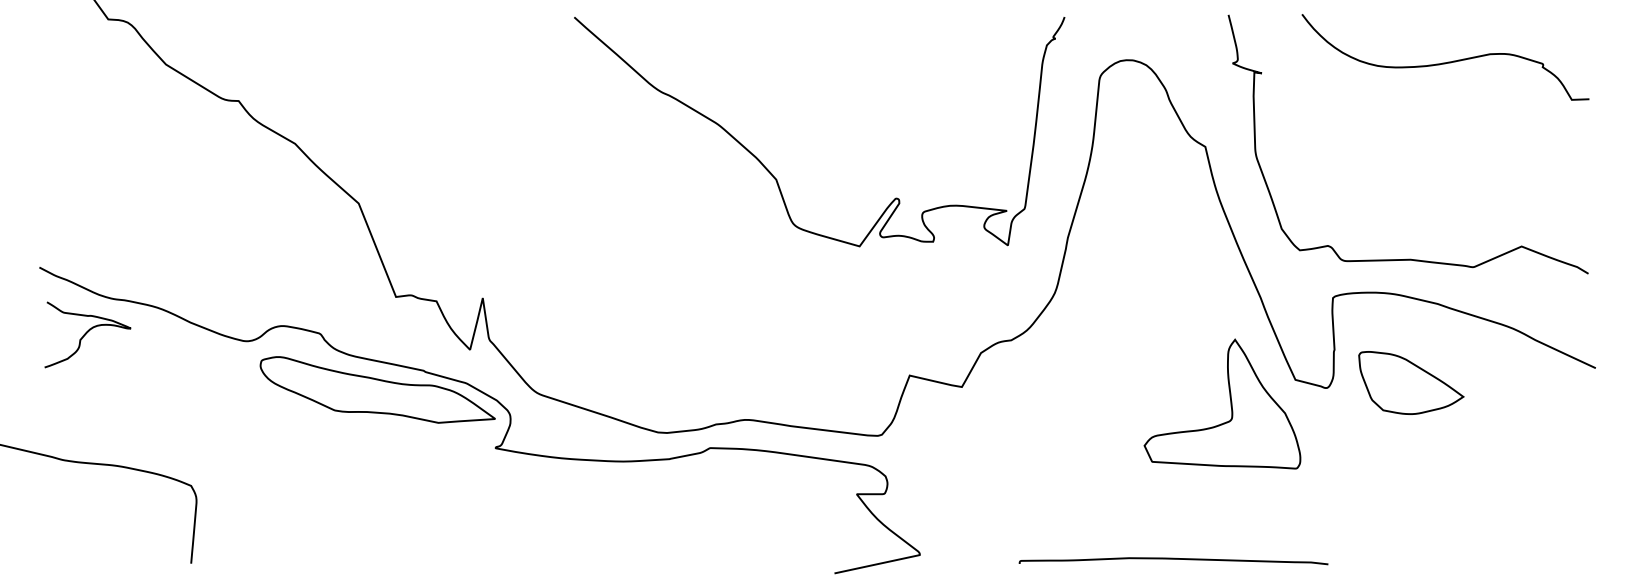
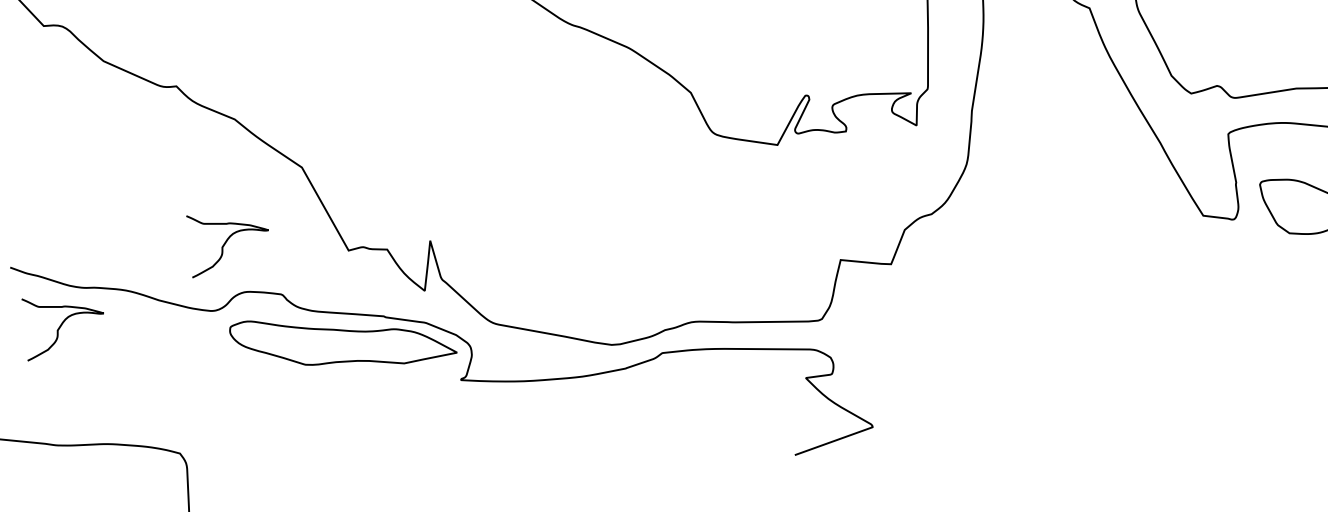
curve: (271, 269) -> (228, 240), added
part: (1230, 403) -> (1145, 246), removed
curve: (1173, 559) -> (1111, 399), removed

